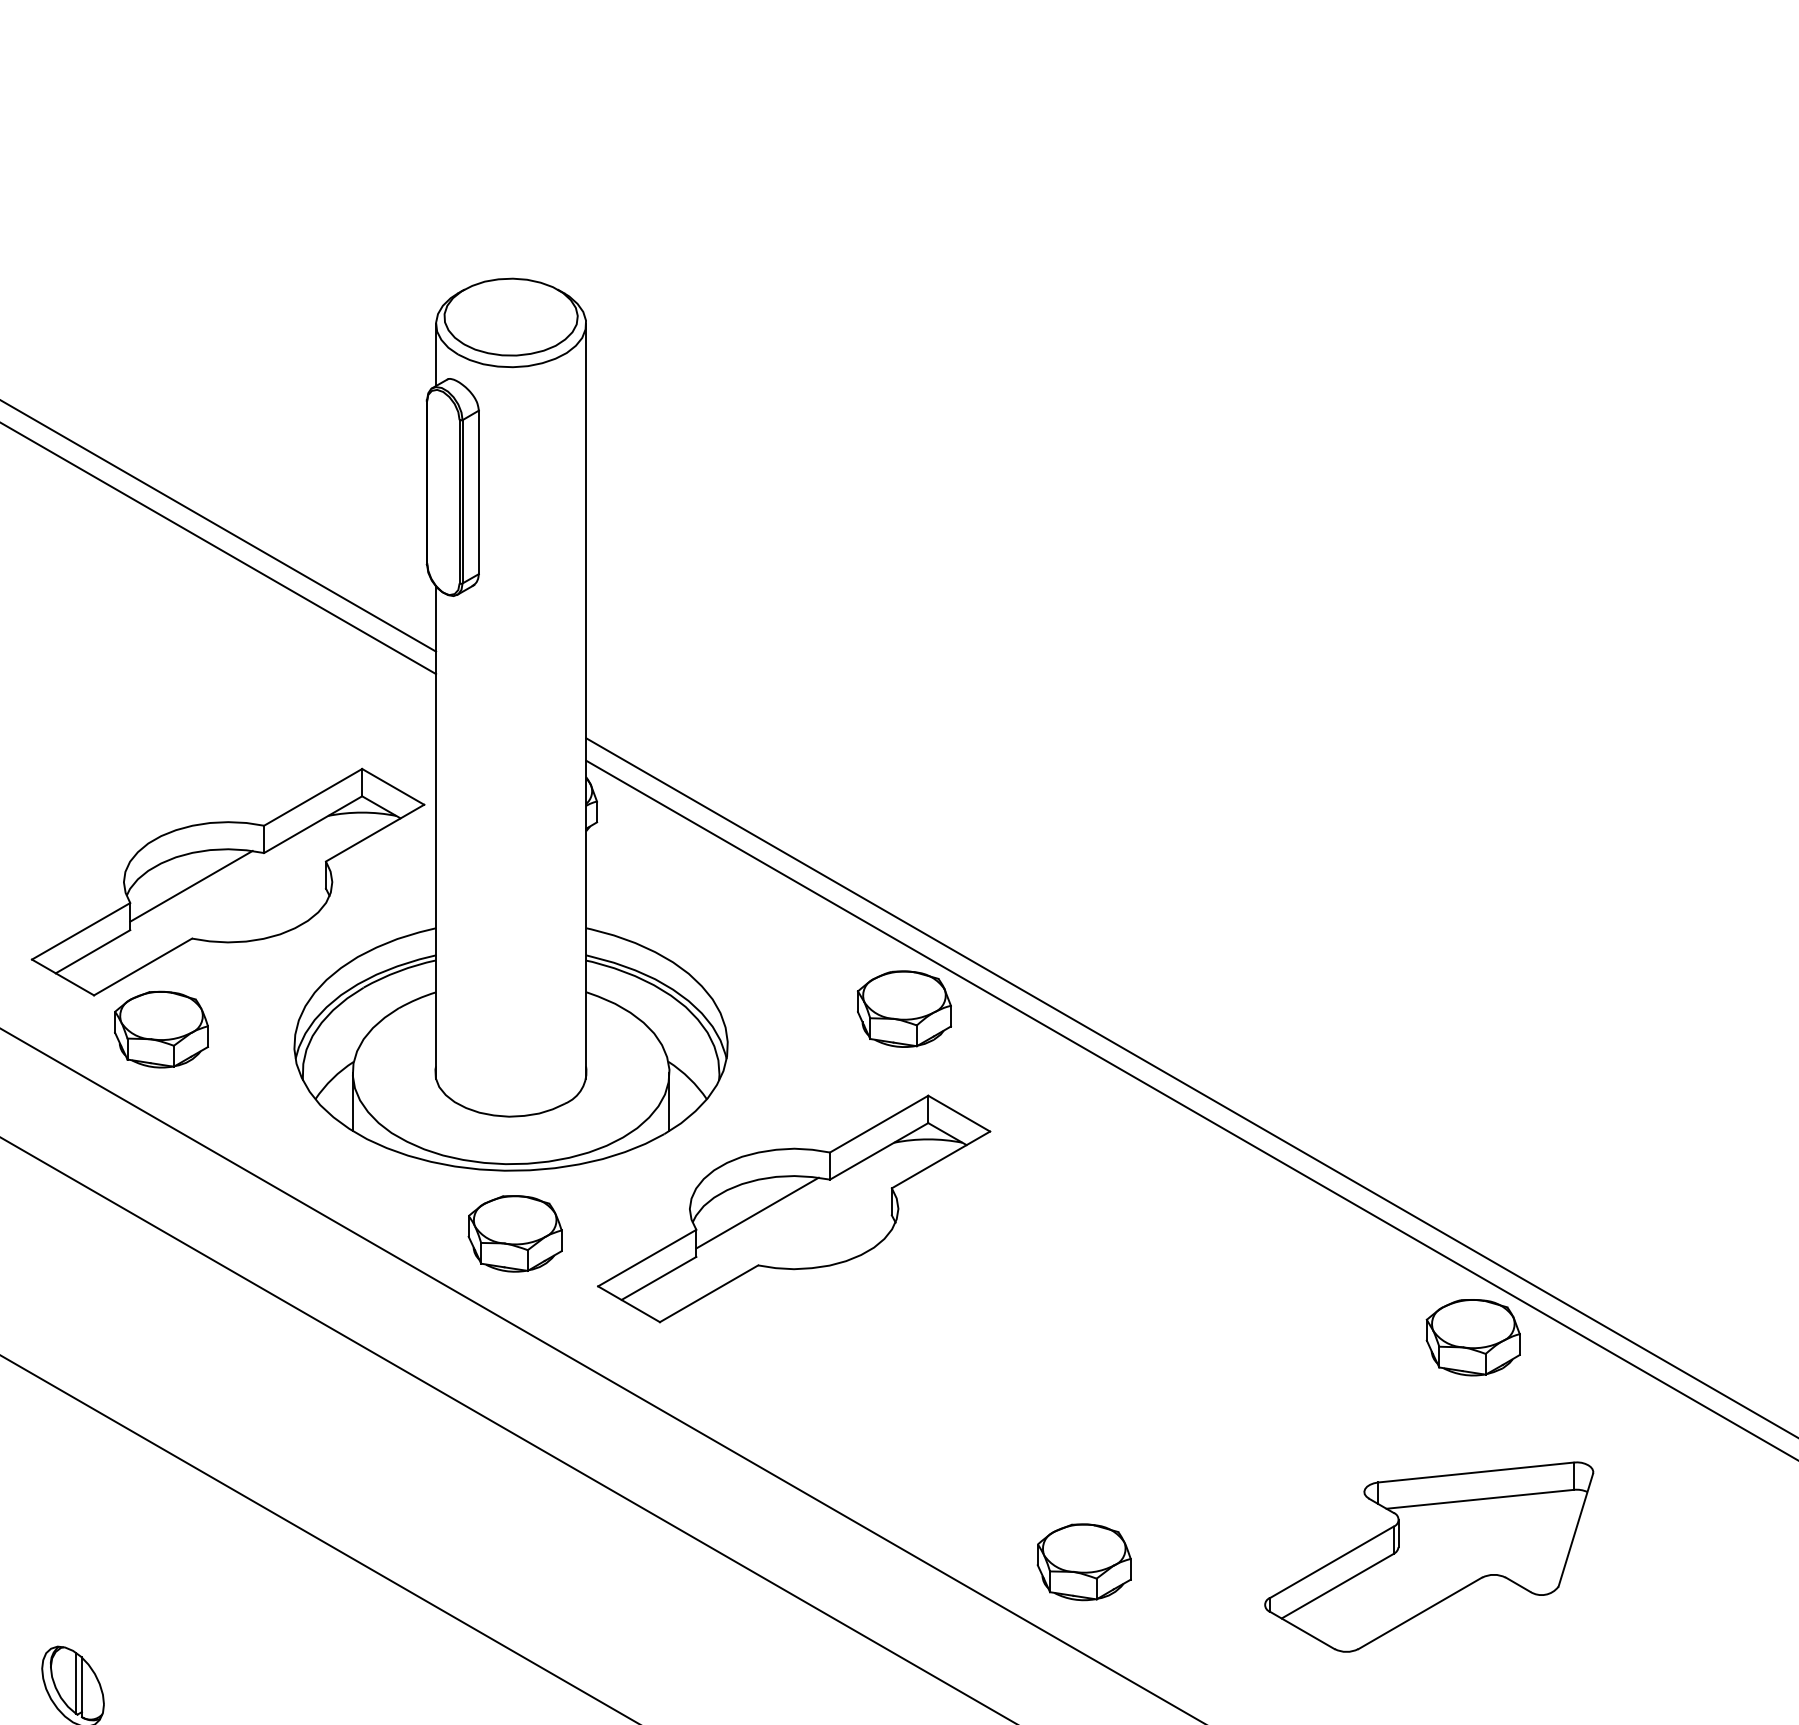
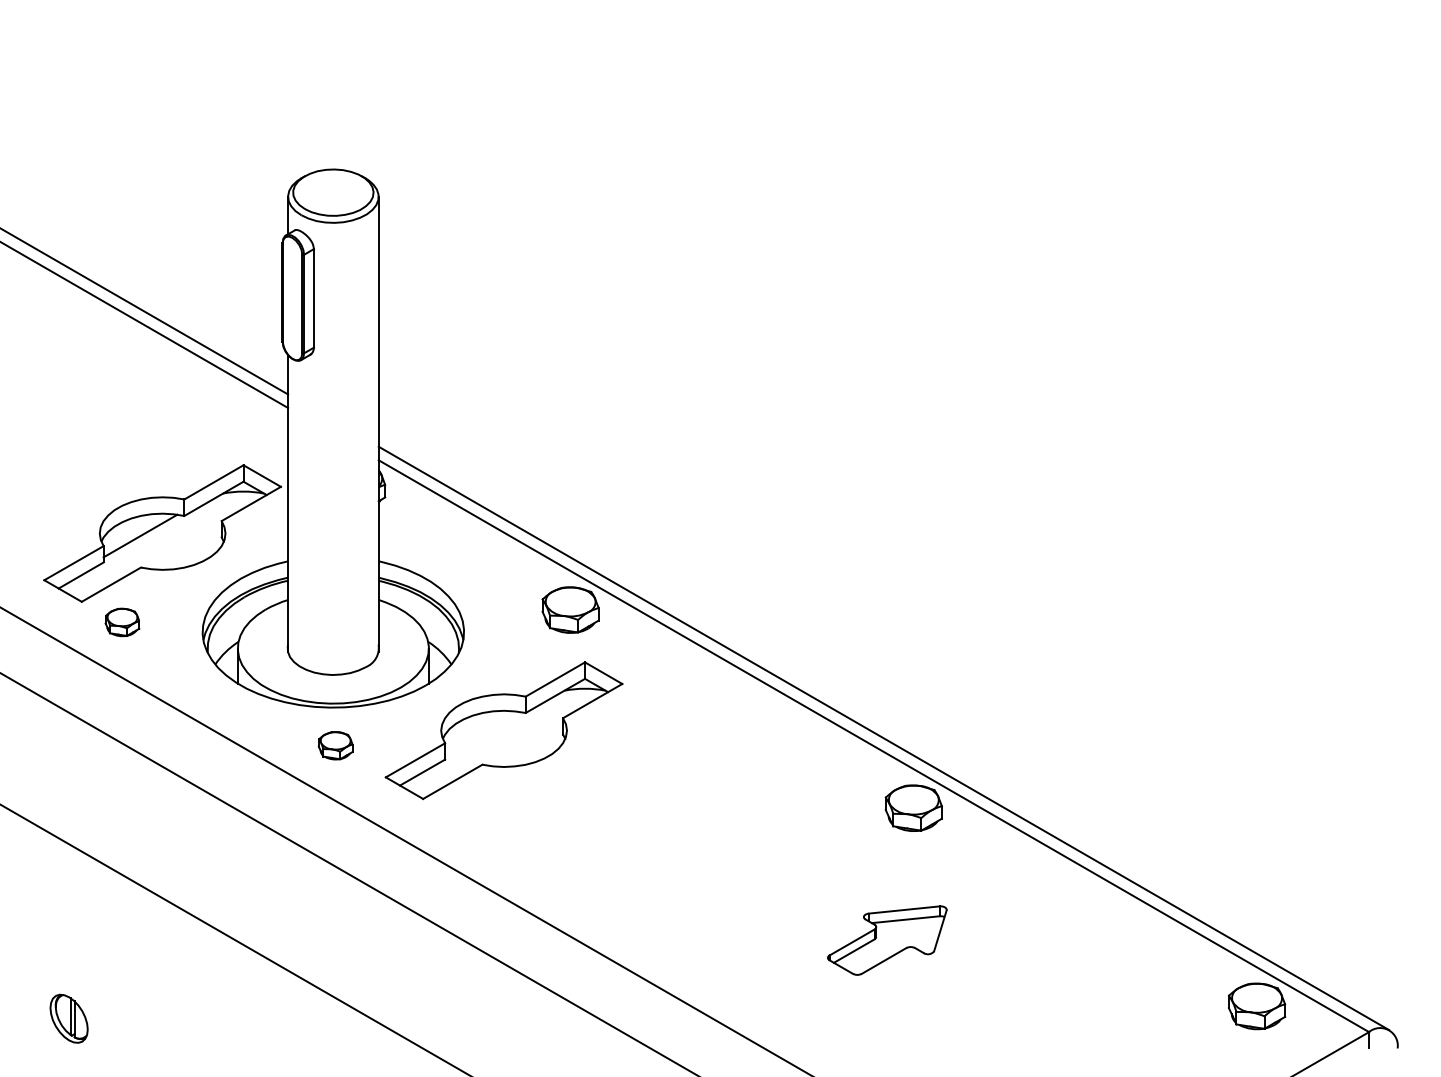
part: (161, 1029) -> (122, 622), size x0.6
line: (756, 1211) -> (481, 732), removed
part: (514, 1233) -> (335, 745), size x0.6
part: (1429, 1556) -> (887, 940), size x0.6
part: (1084, 1561) -> (679, 943), removed

